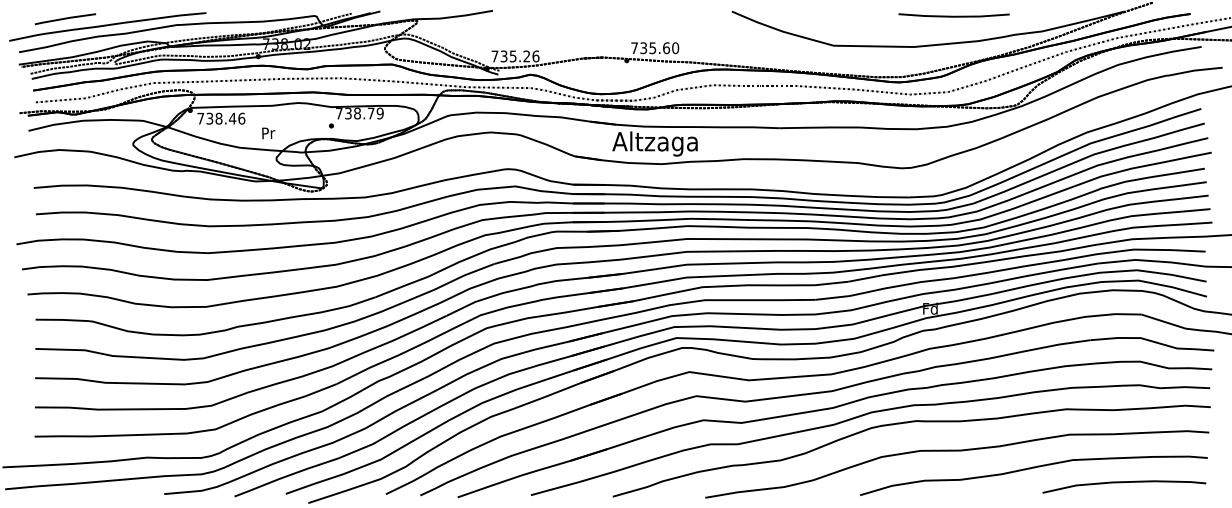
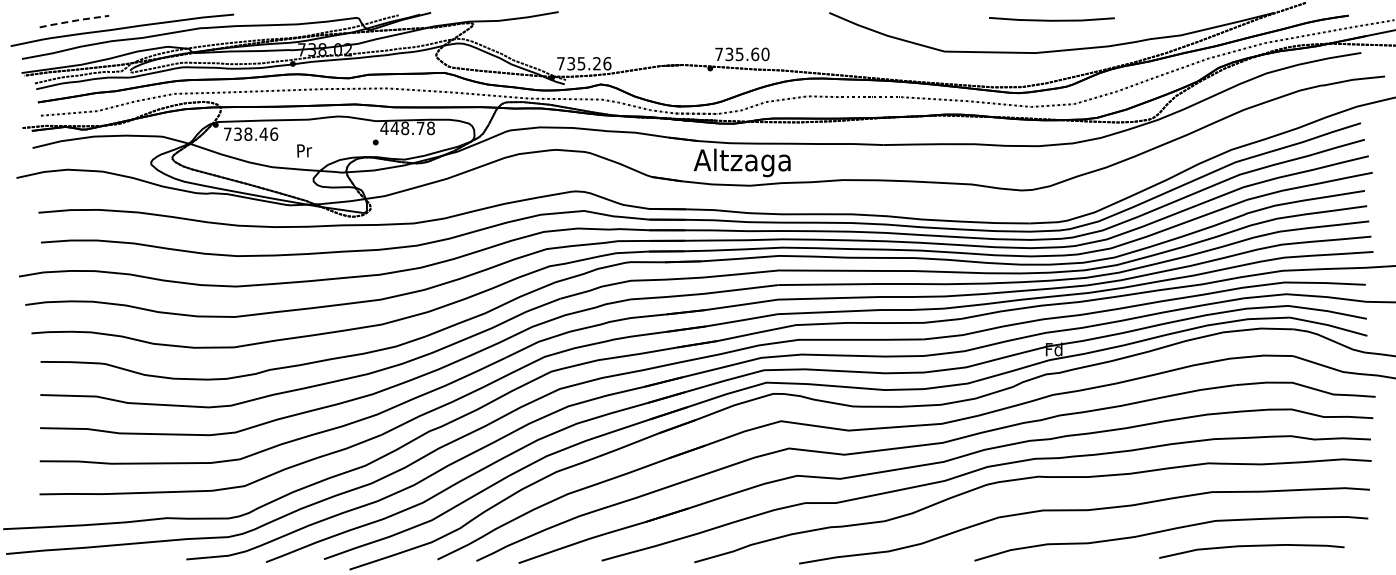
line: (953, 15) -> (1051, 19), moved
line: (65, 18) -> (74, 20), solid -> dashed
text: (359, 113) -> (407, 128), 738.79 -> 448.78
curve: (1124, 482) -> (1251, 546), moved

